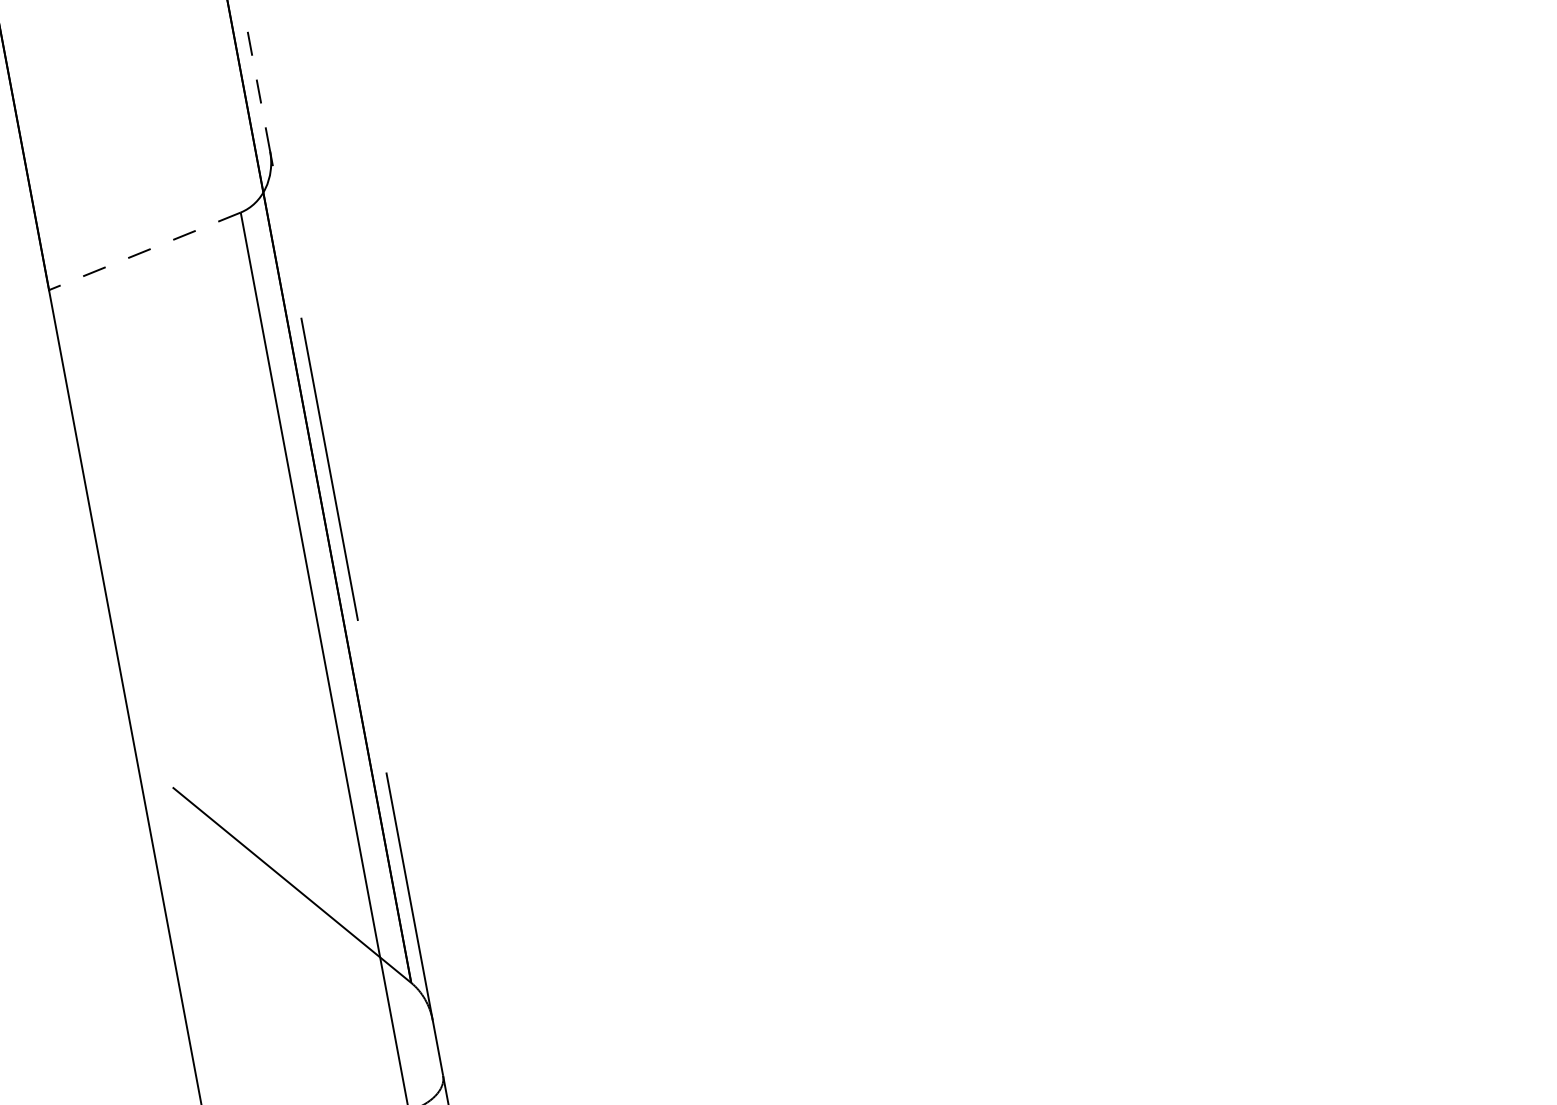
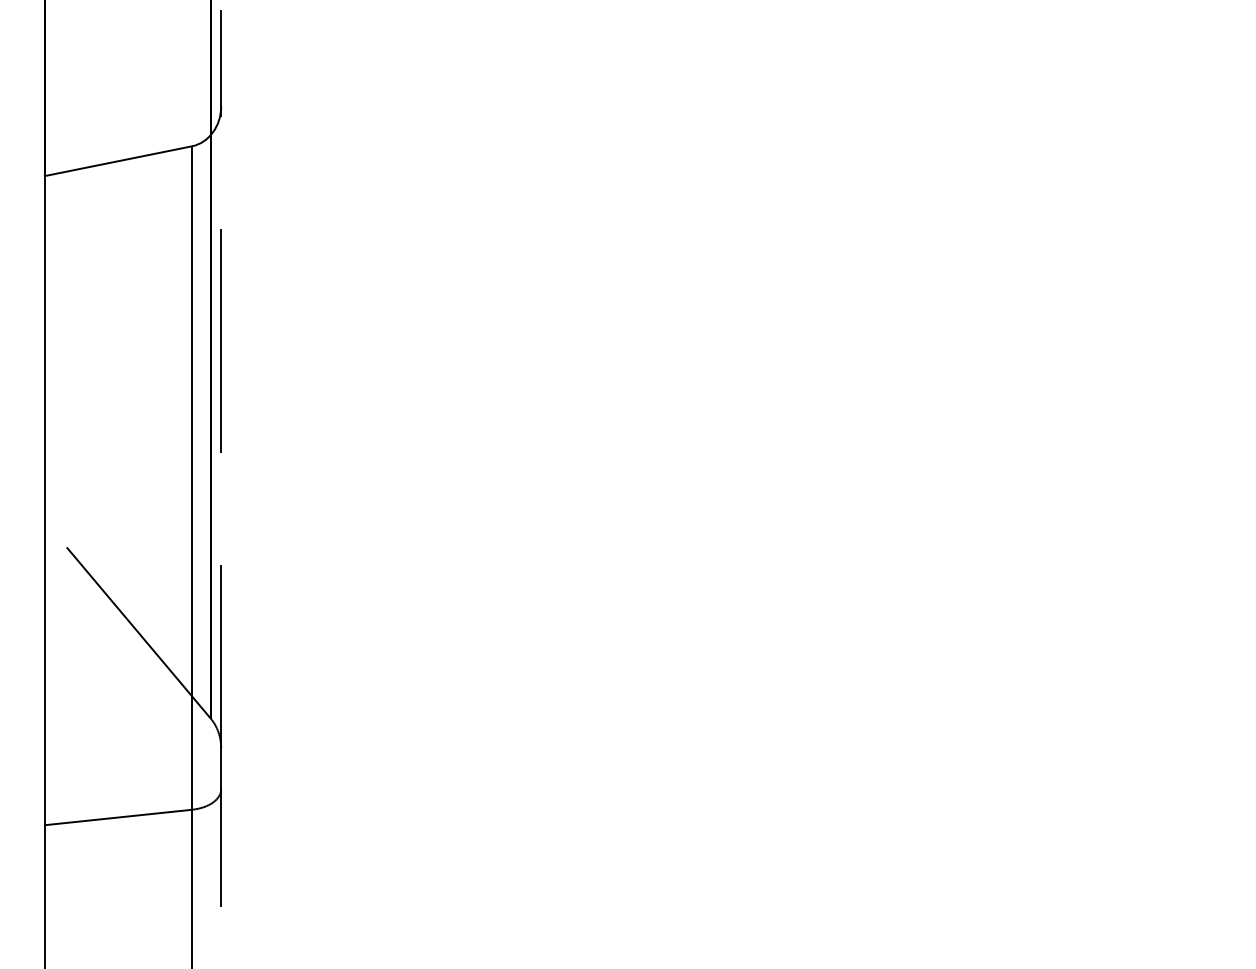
line: (258, 86) -> (221, 58), dashed -> solid
line: (144, 251) -> (118, 161), dashed -> solid

